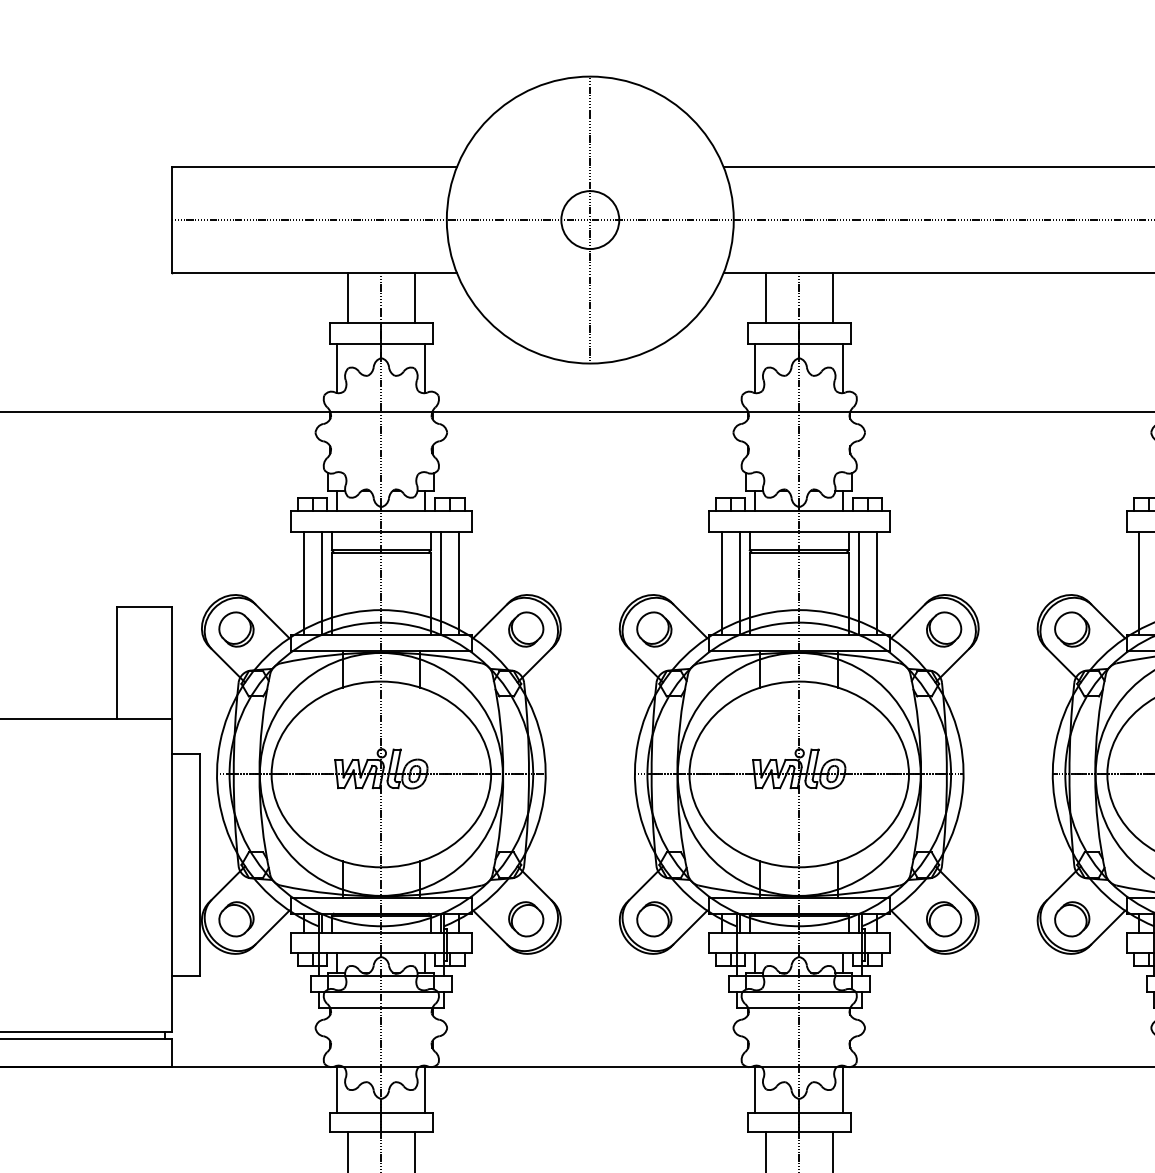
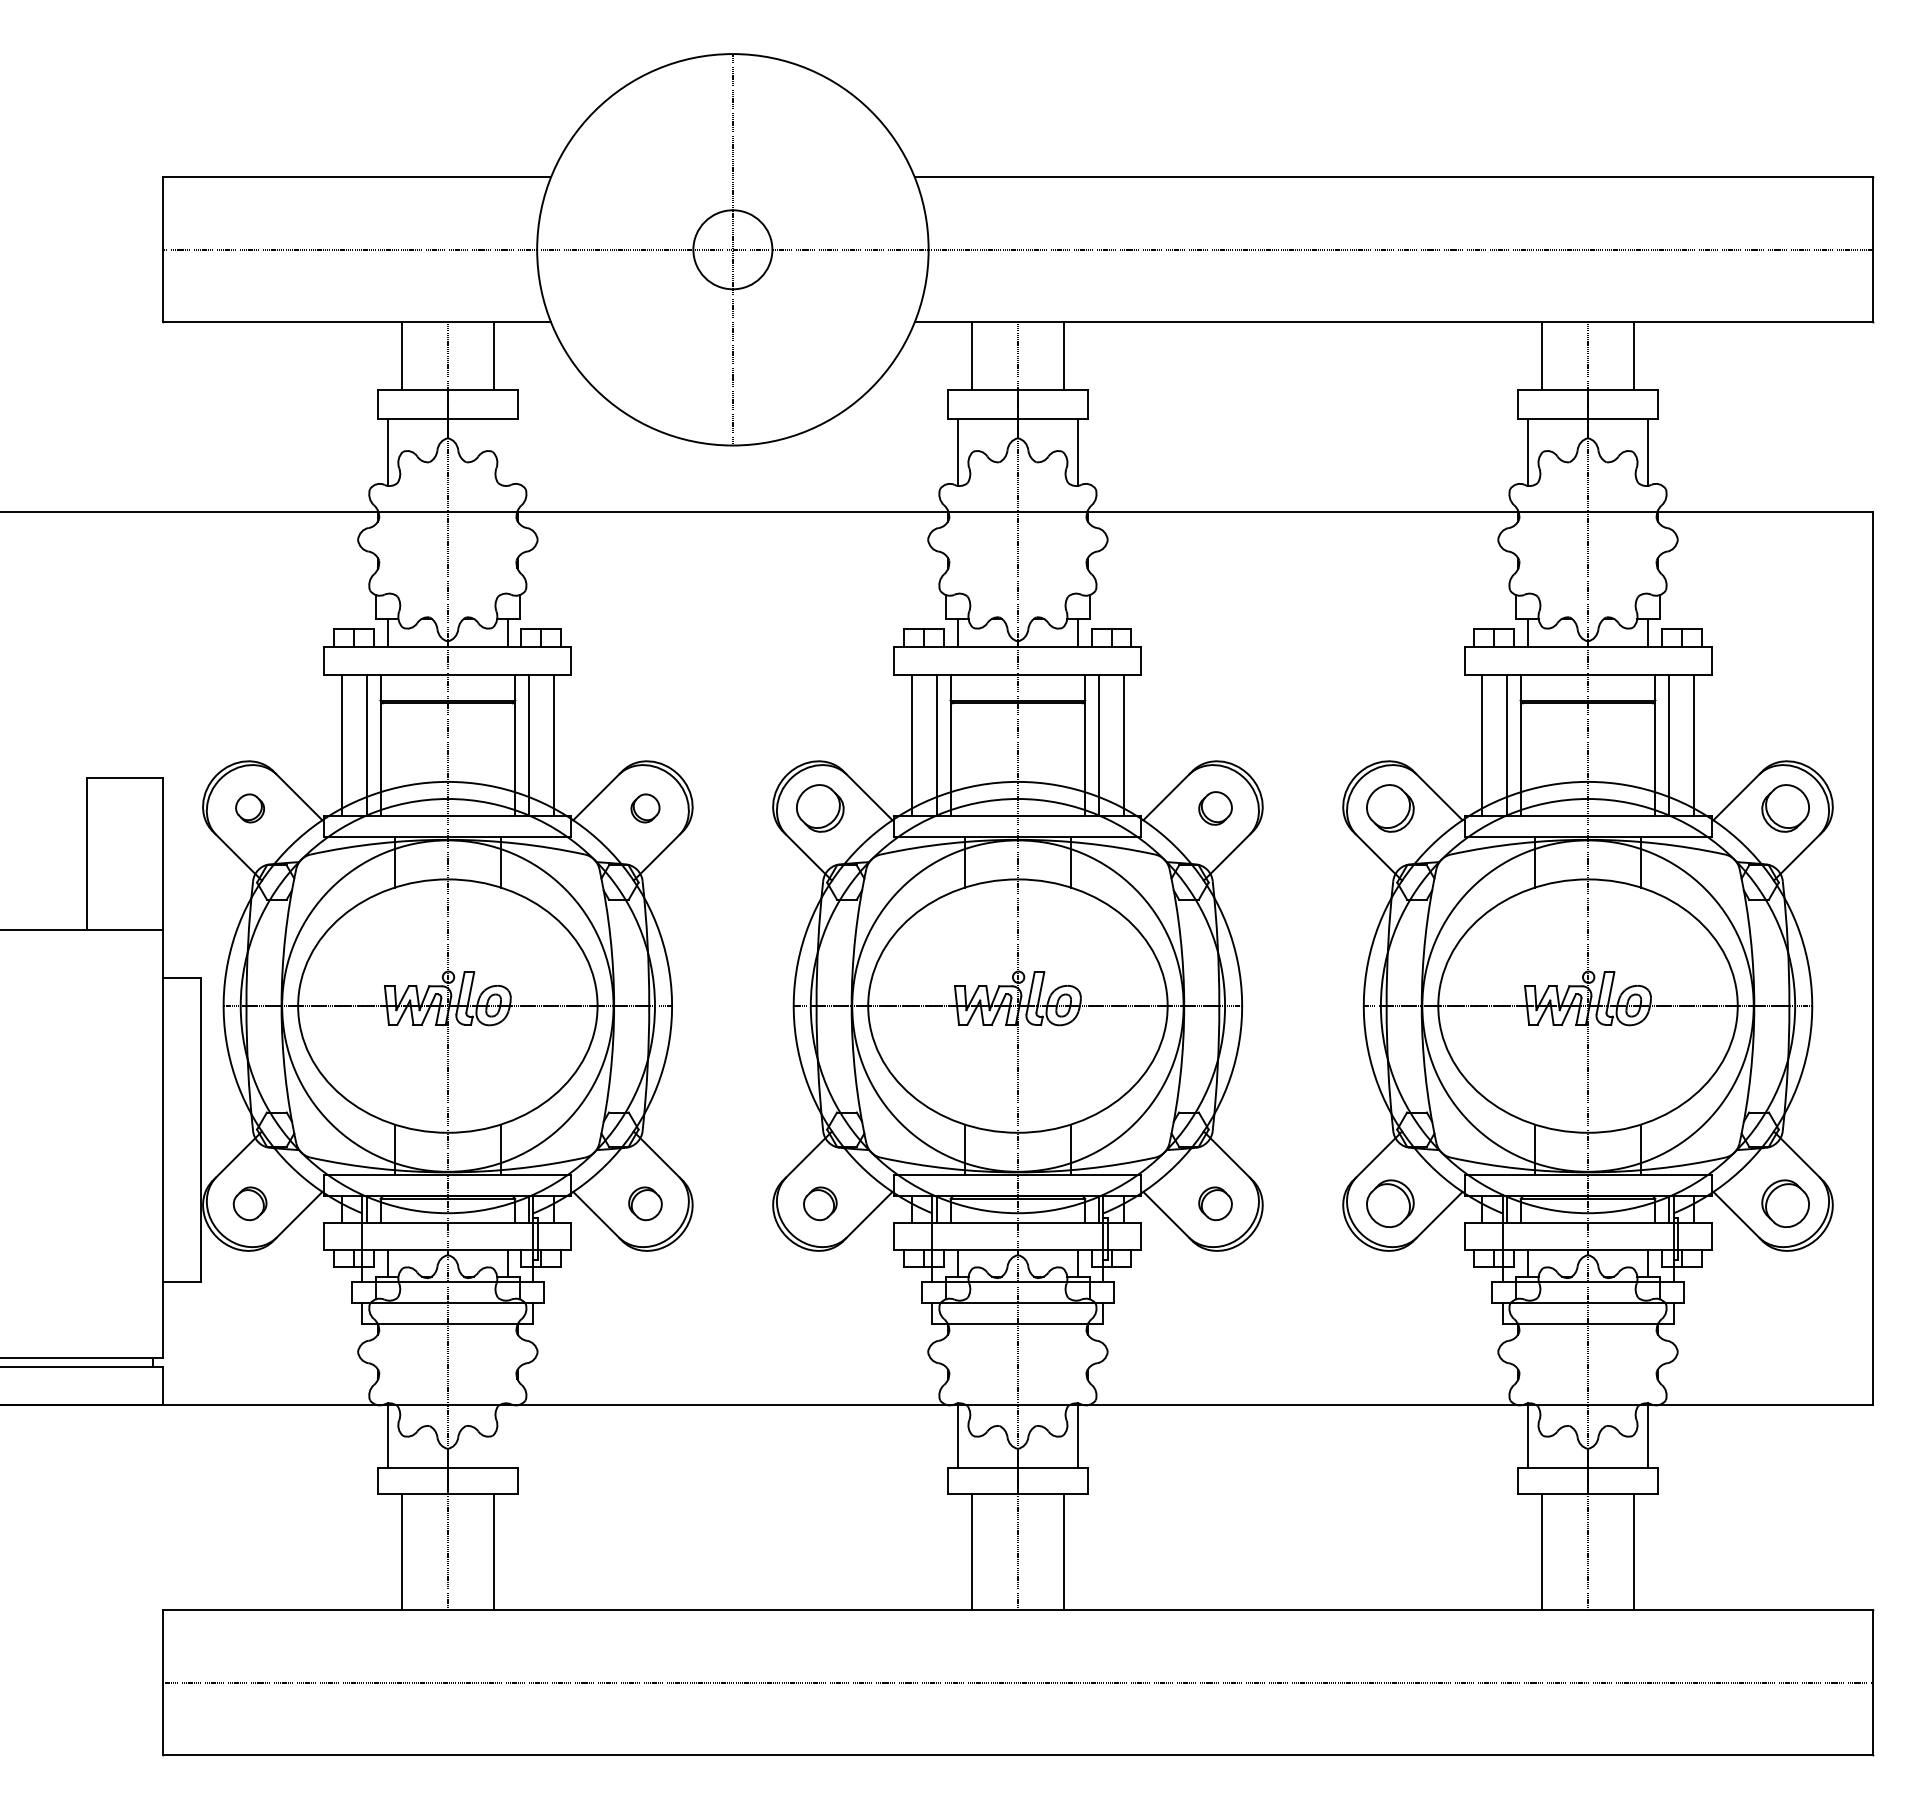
line: (425, 367) -> (507, 451), removed
part: (235, 629) -> (249, 808), size x0.6
part: (526, 629) -> (645, 808), size x0.6
part: (944, 629) -> (1215, 808), size x0.7
part: (235, 919) -> (249, 1203), size x0.7
part: (526, 919) -> (645, 1203), size x0.7
part: (654, 919) -> (820, 1203), size x0.7
part: (944, 919) -> (1215, 1203), size x0.7
line: (425, 1089) -> (507, 1435), removed

